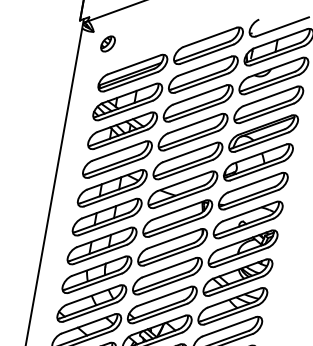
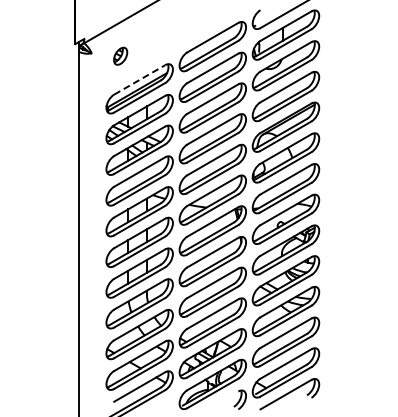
part: (108, 43) -> (120, 55), moved
line: (135, 64) -> (140, 79), solid -> dashed

